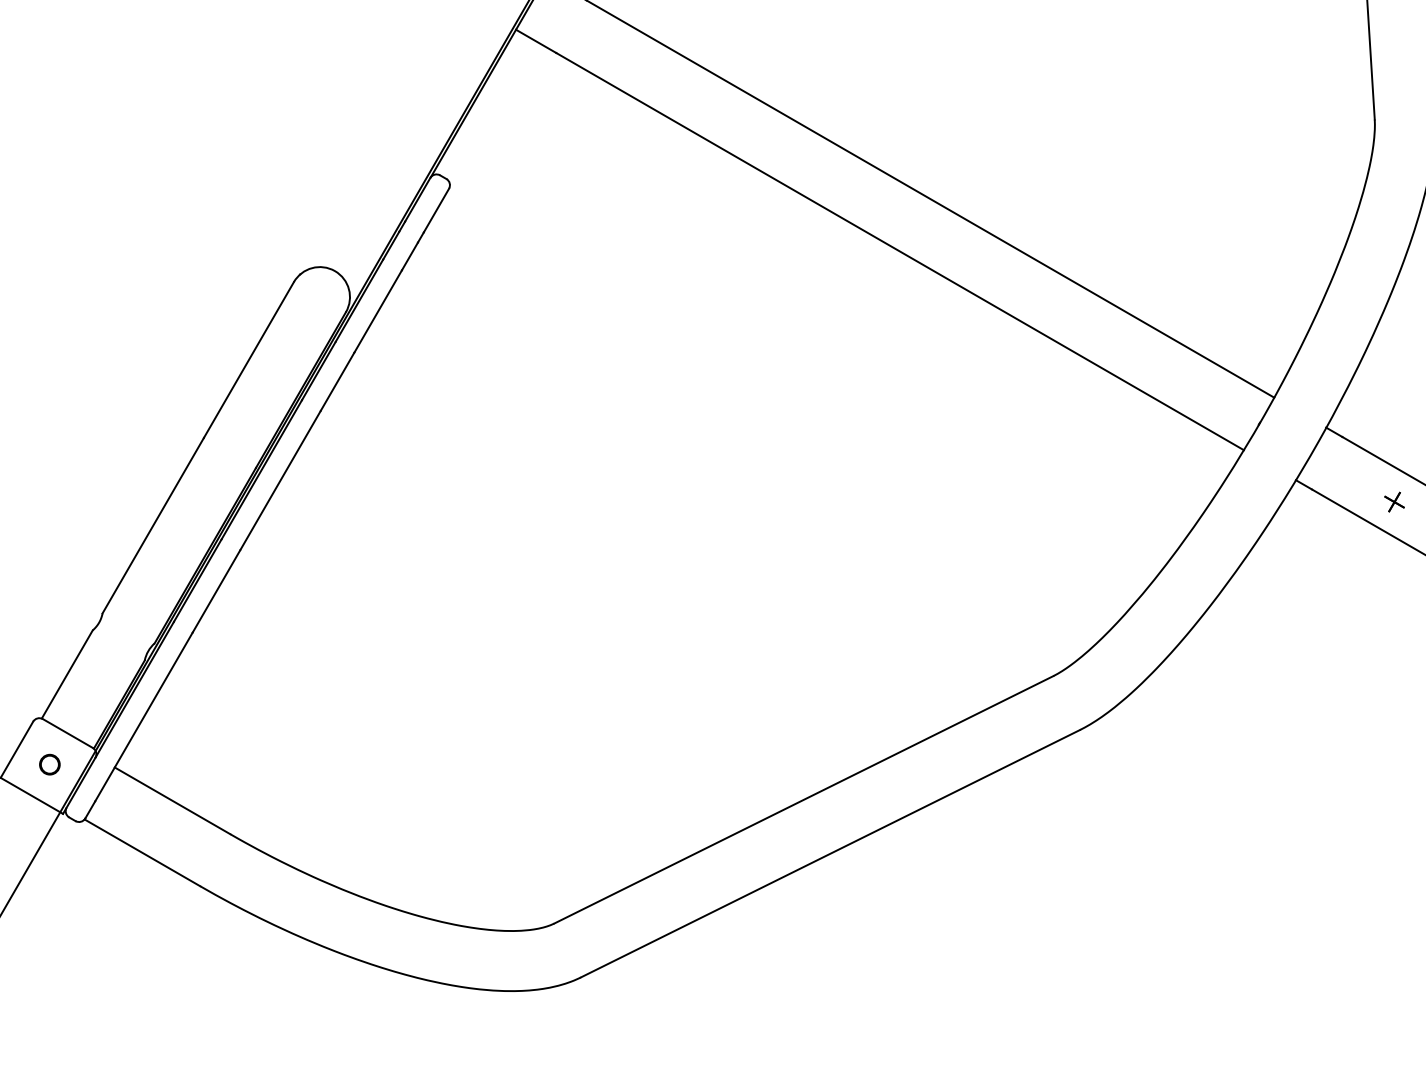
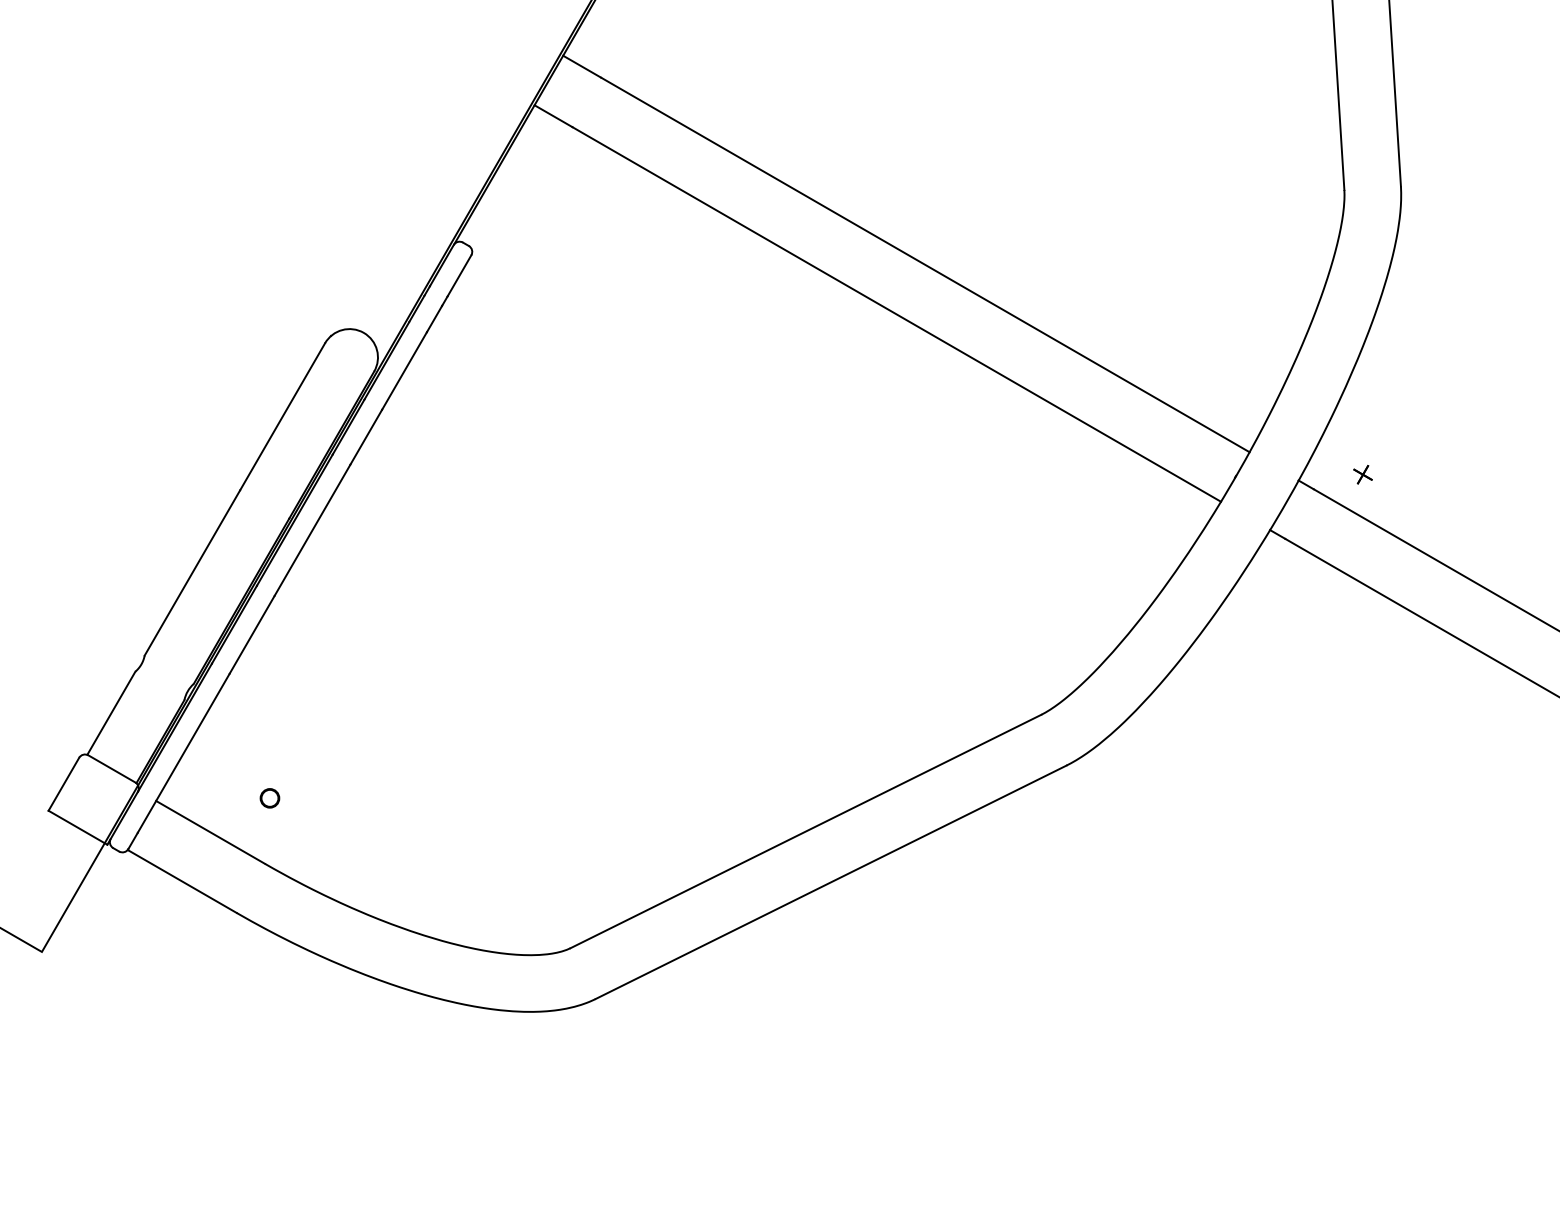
part: (1393, 501) -> (1362, 474), moved
part: (49, 764) -> (269, 798), moved

